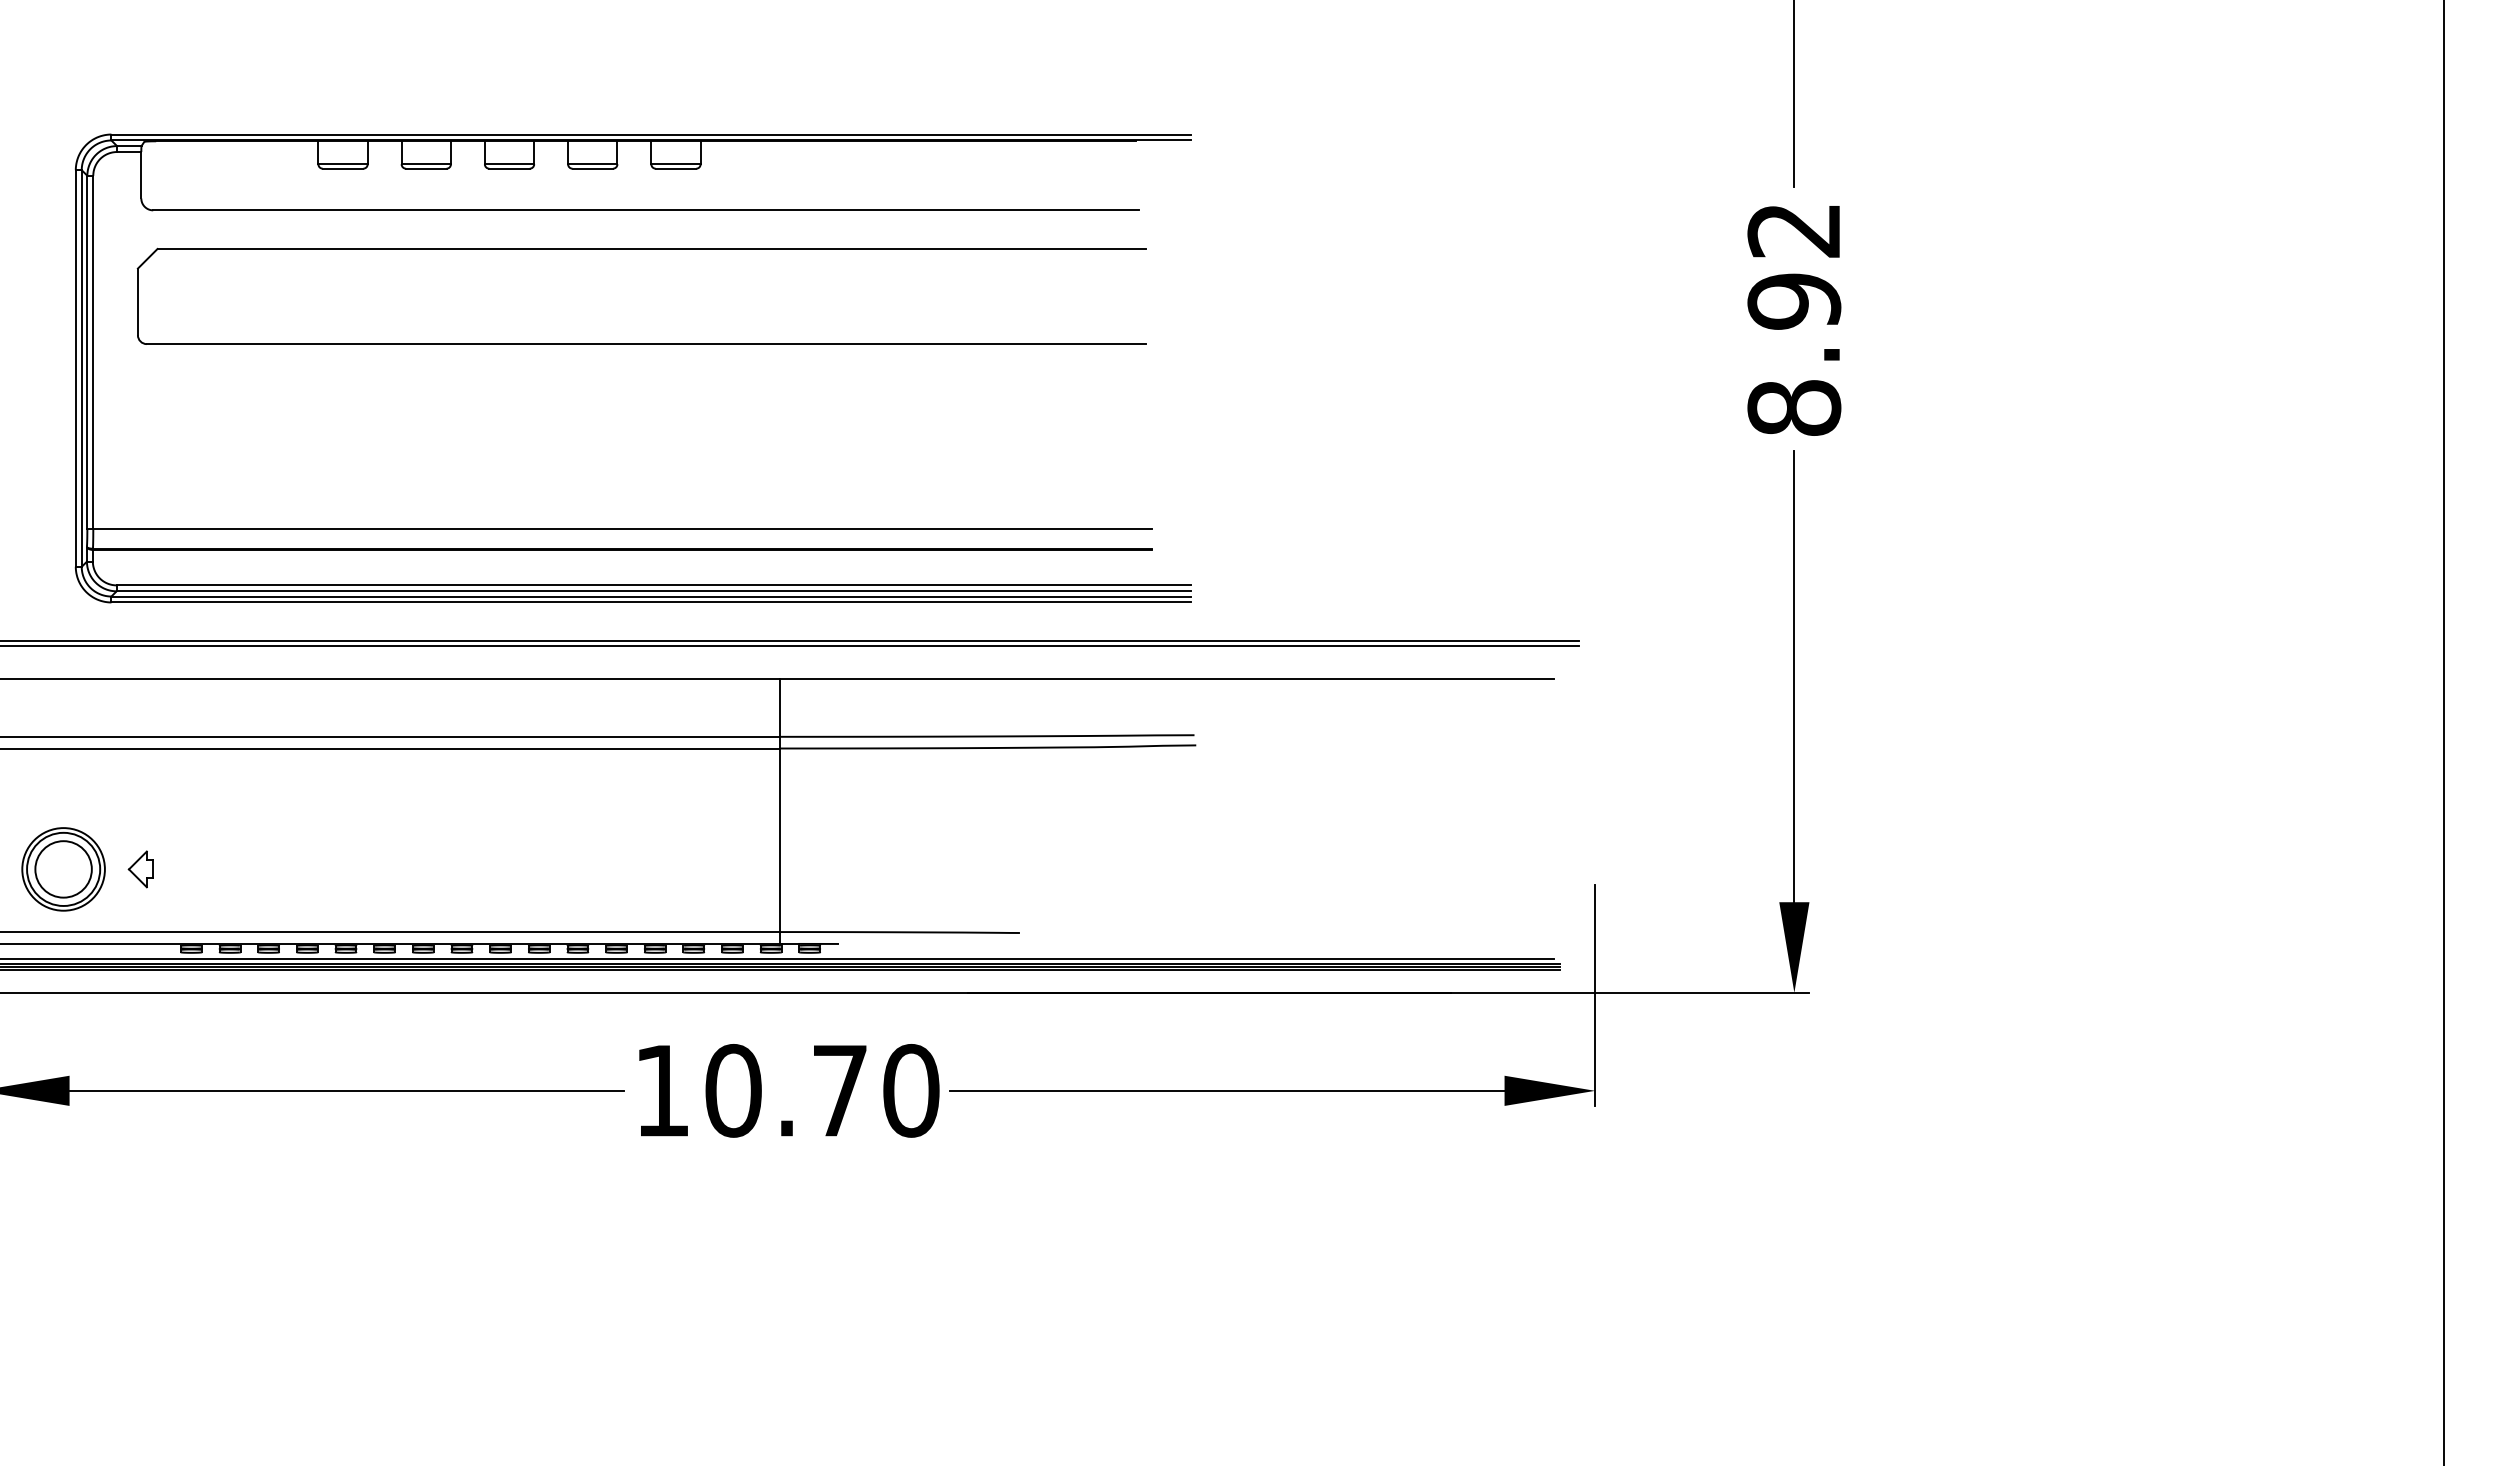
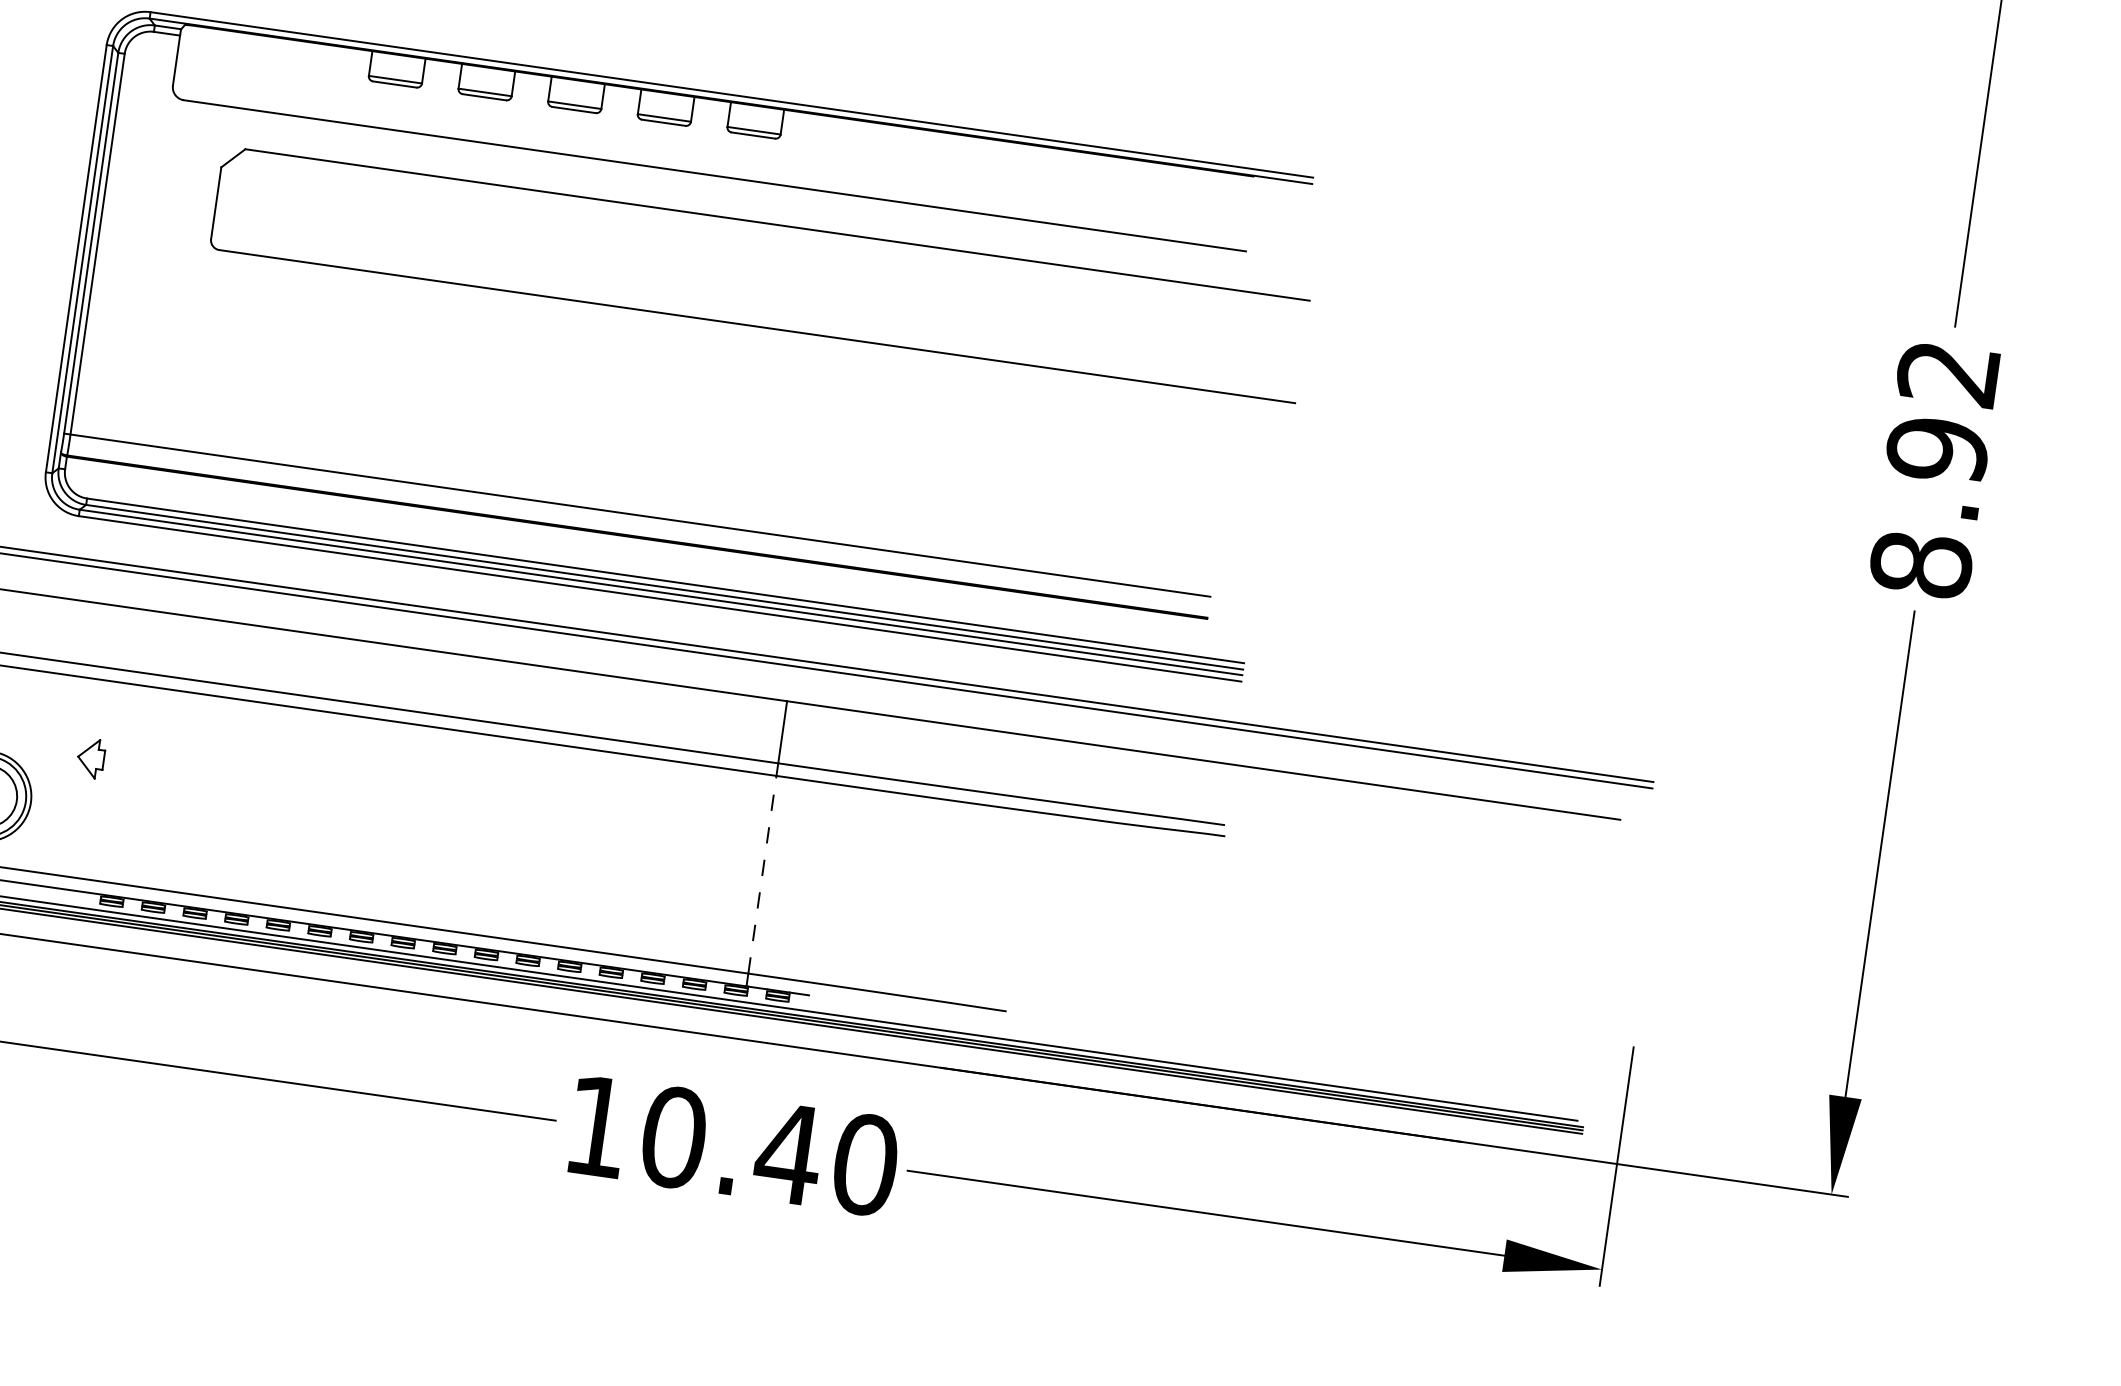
part: (641, 249) -> (766, 223), moved
line: (779, 840) -> (761, 874), solid -> dashed
part: (140, 869) -> (90, 758), moved
text: (839, 1090) -> (788, 1153), 10.70 -> 10.40

